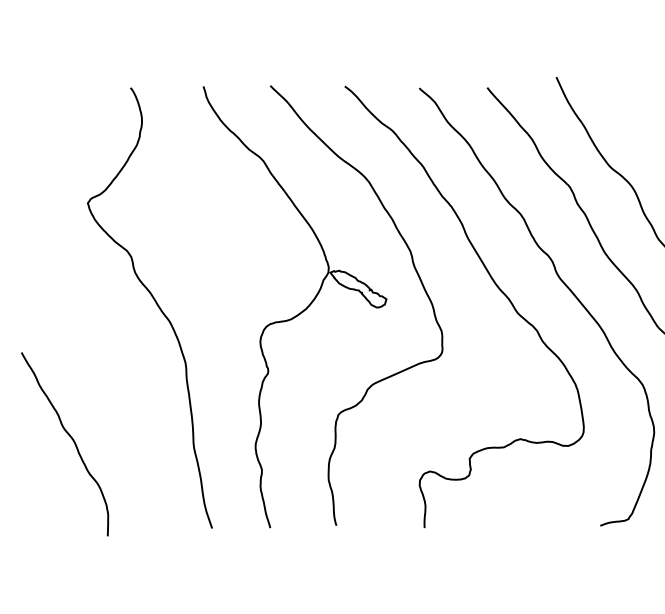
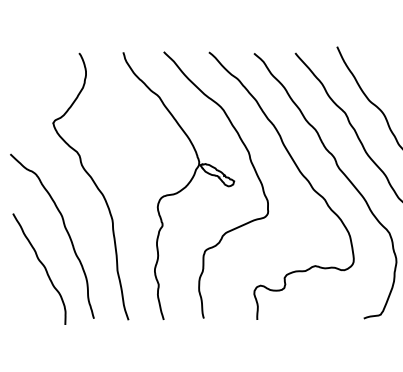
curve: (106, 377) -> (64, 228), added

